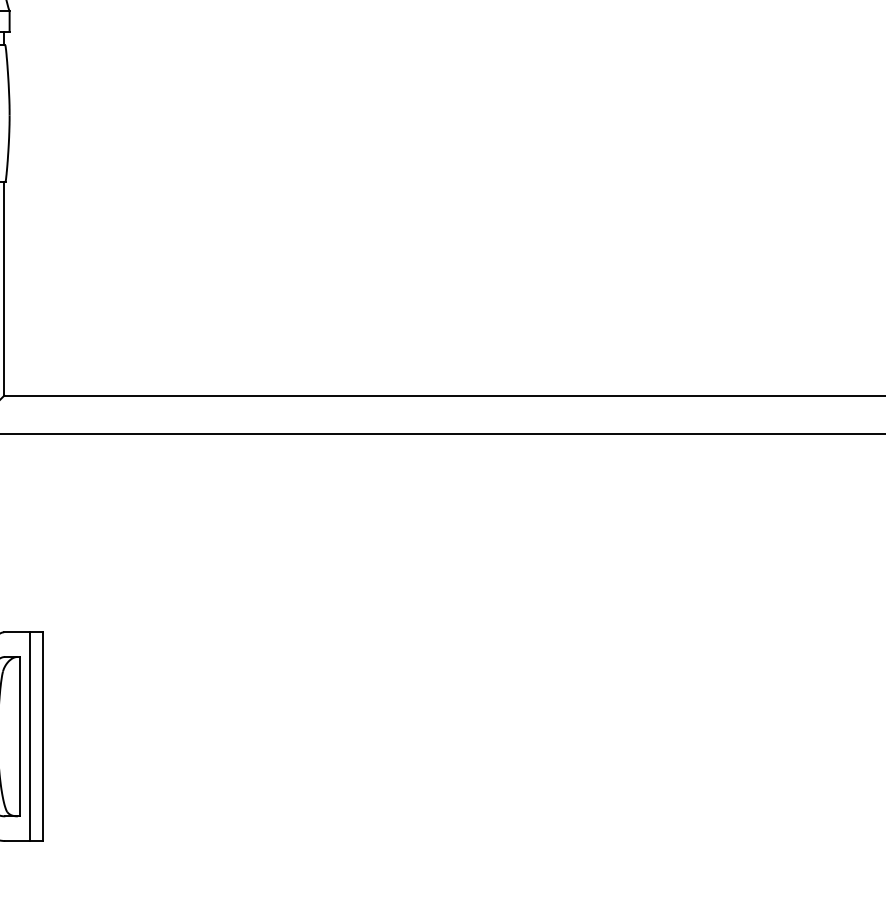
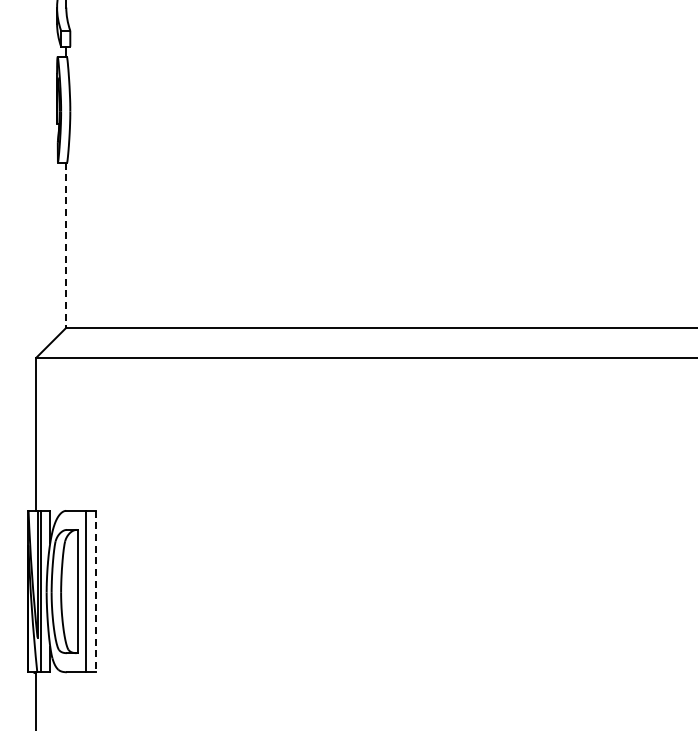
line: (4, 289) -> (66, 245), solid -> dashed
line: (43, 736) -> (96, 591), solid -> dashed

